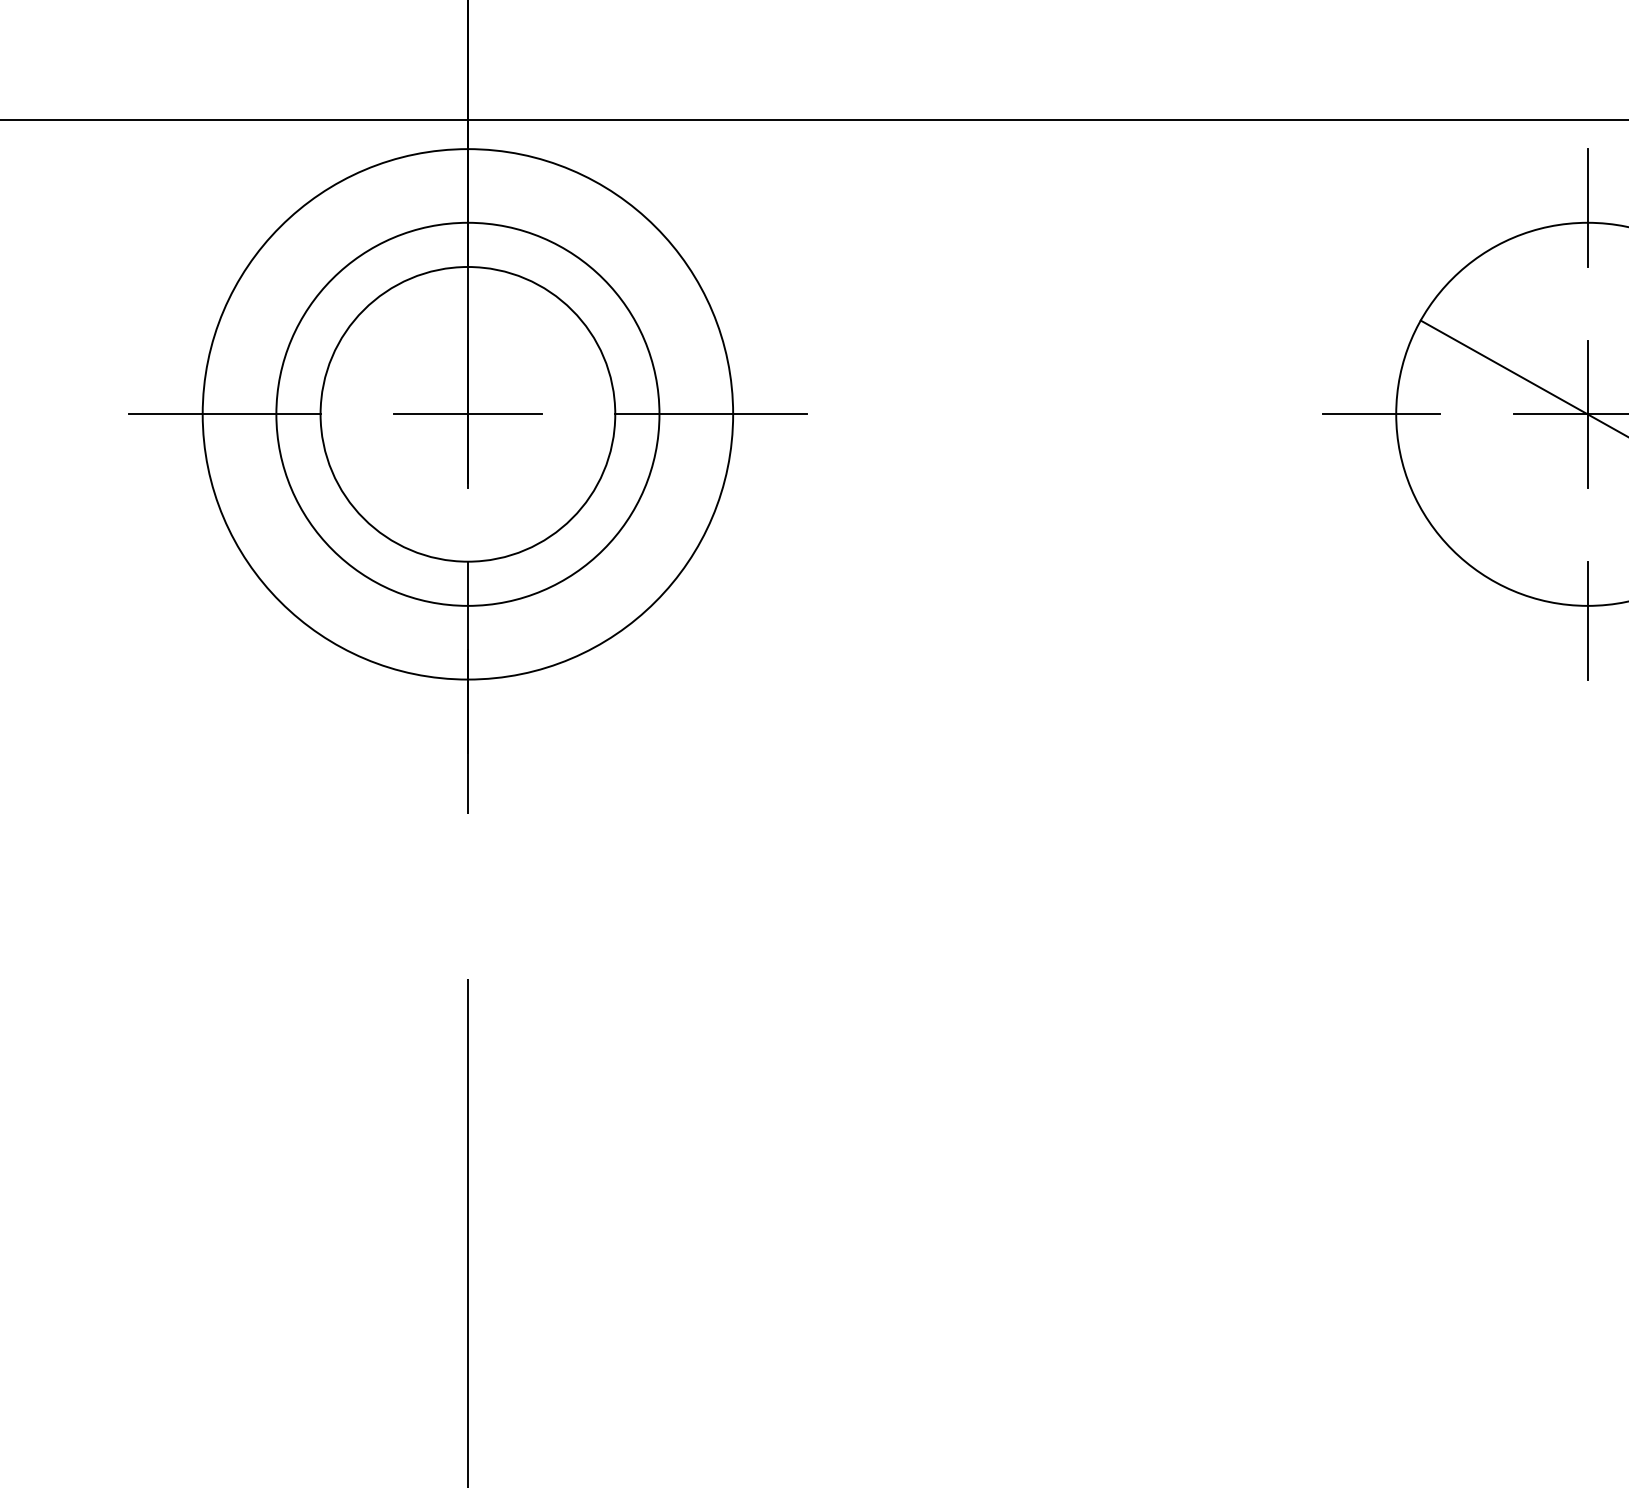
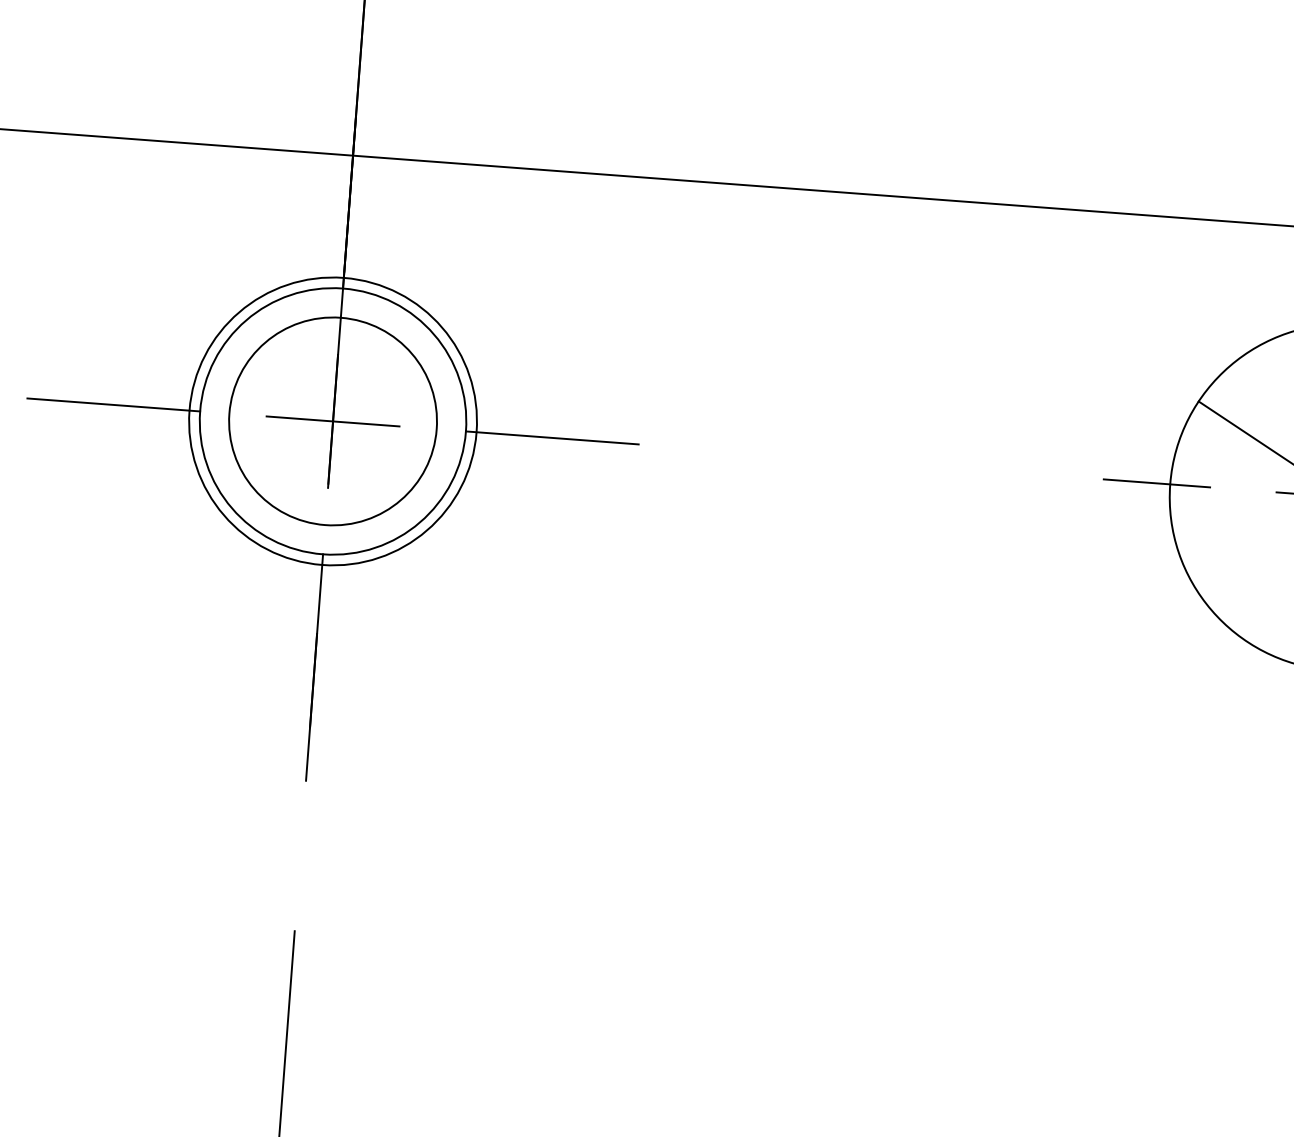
circle: (467, 413) -> (332, 420), size x0.6
circle: (467, 414) -> (332, 421), size x0.6

